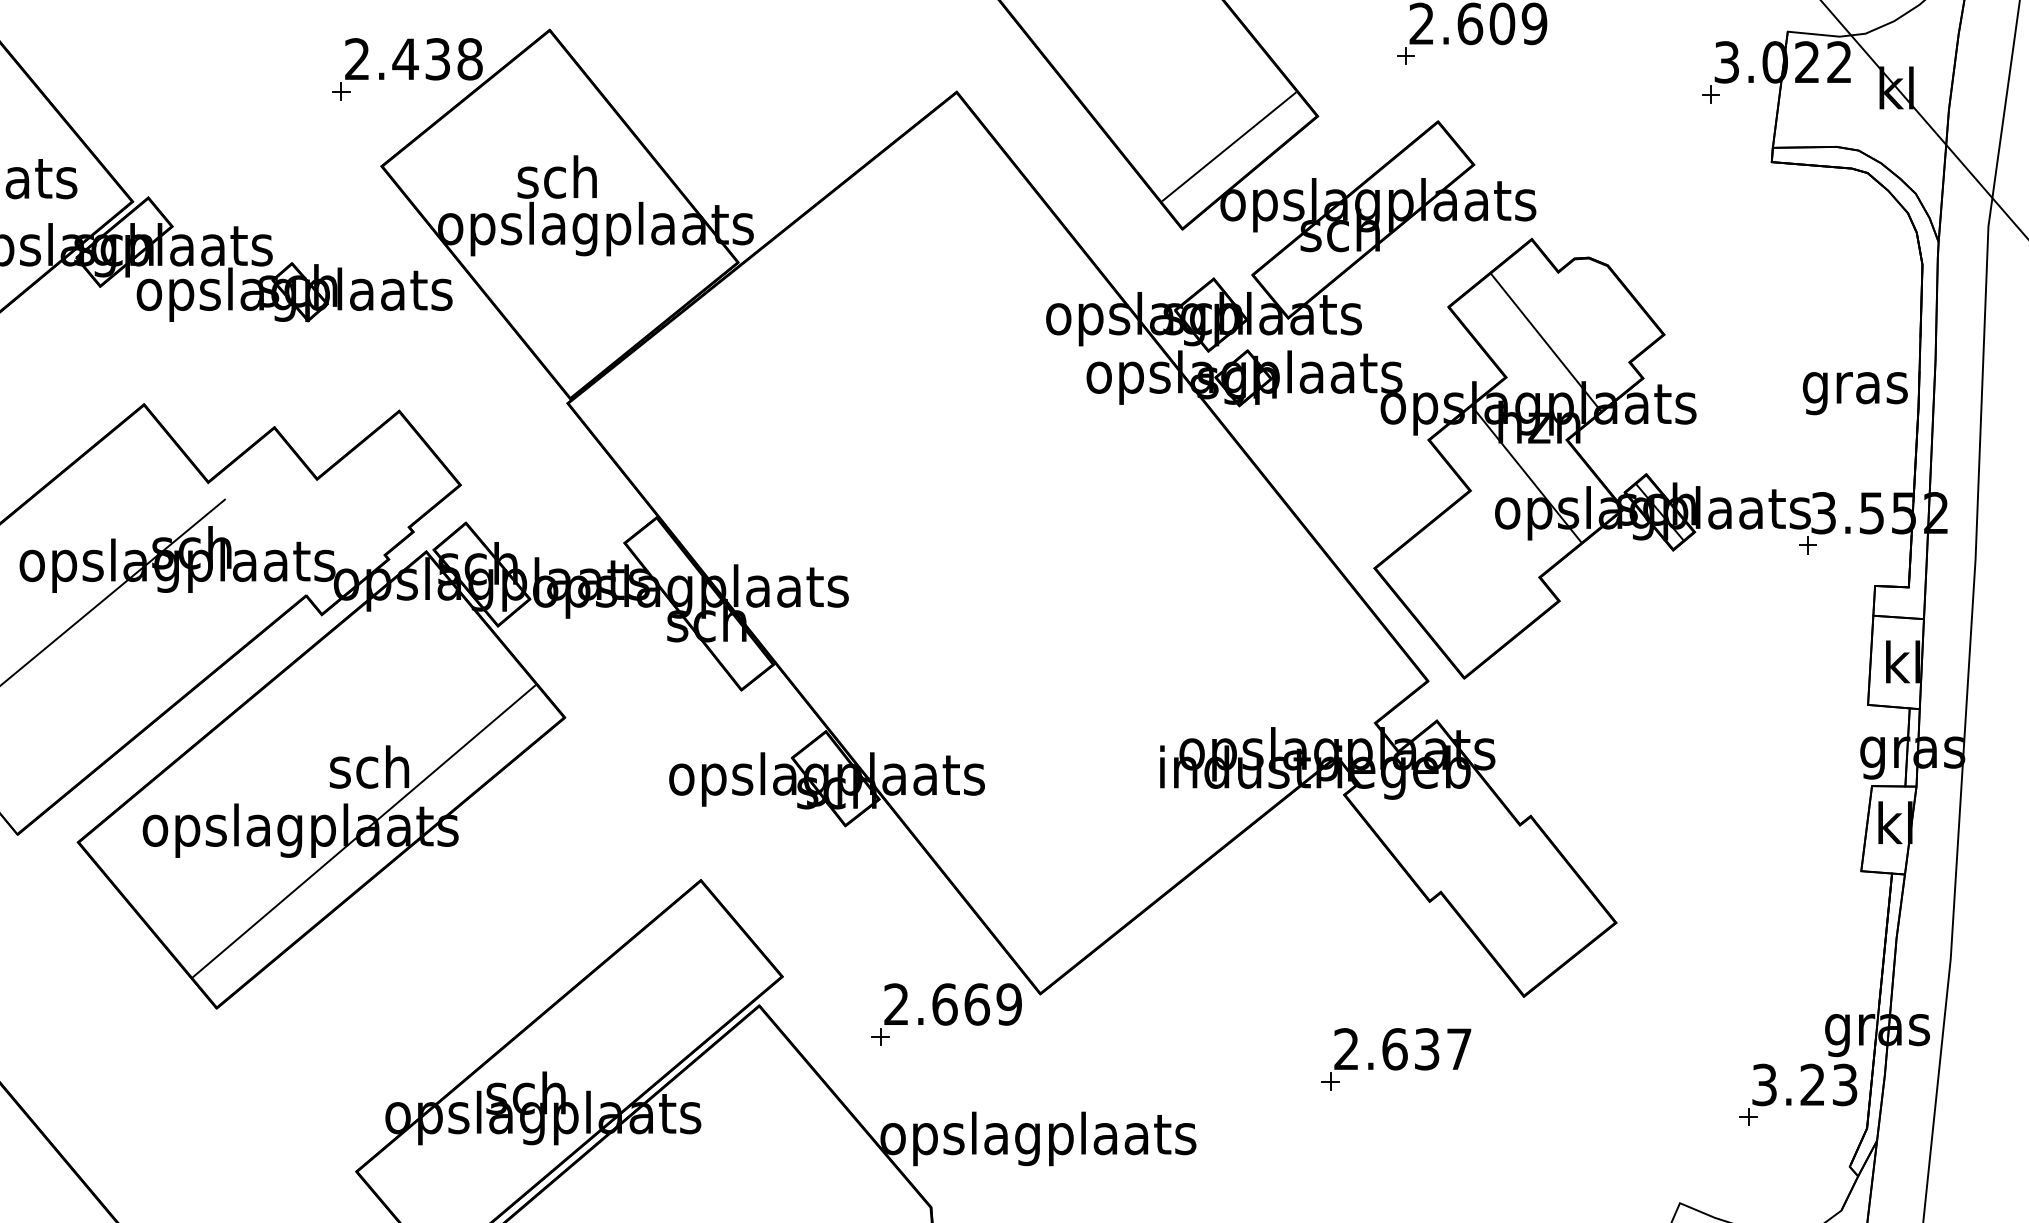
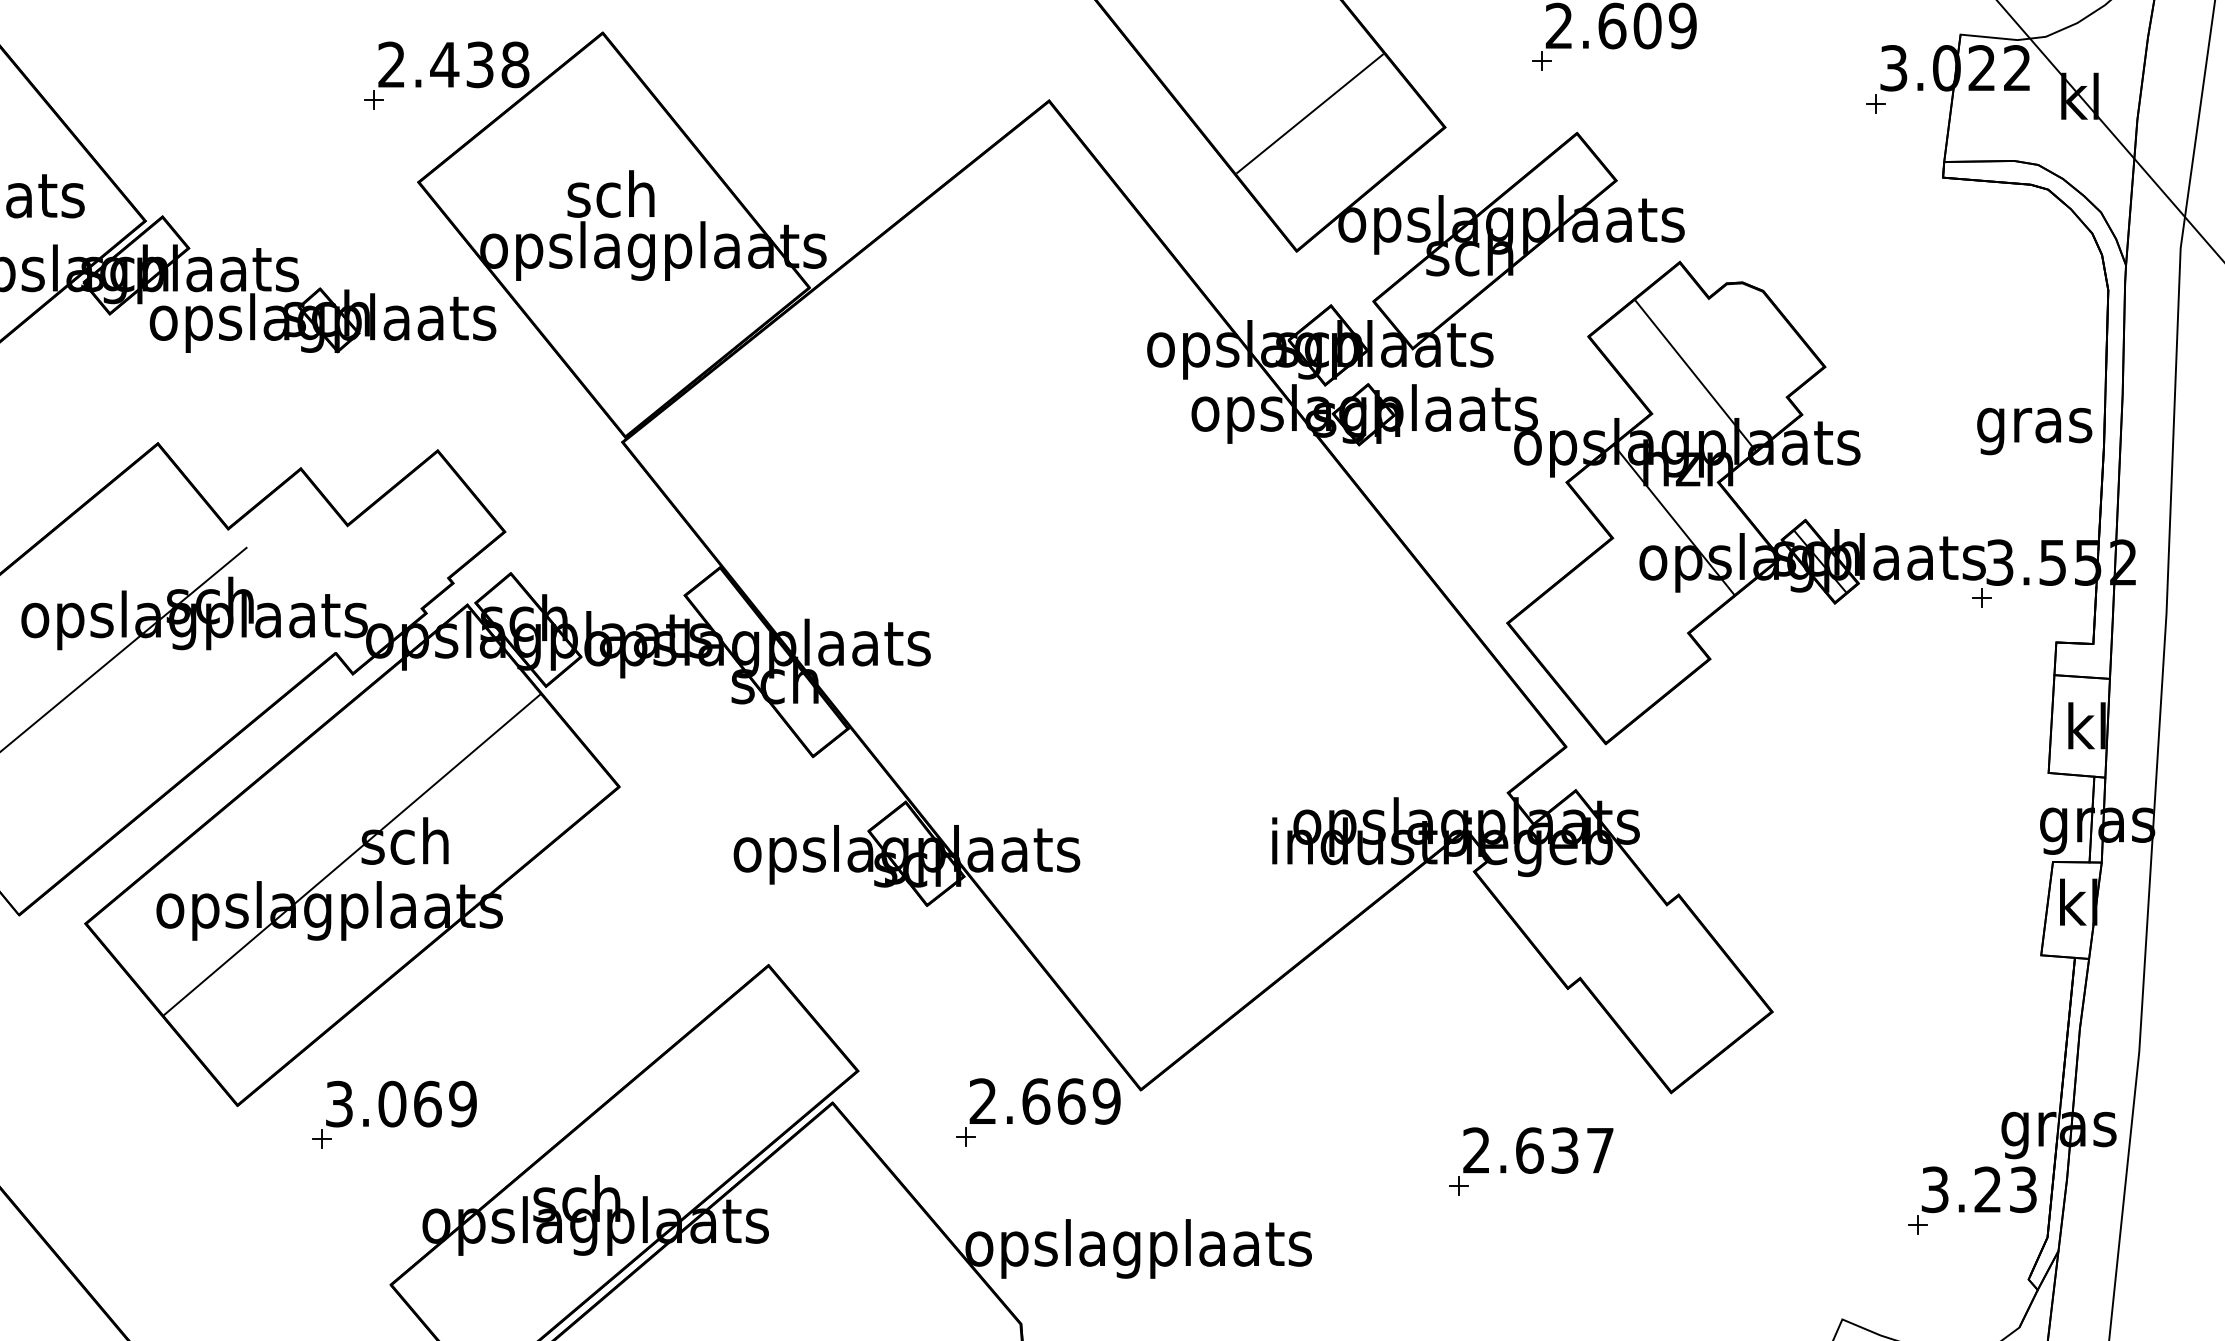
line: (1228, 146) -> (1309, 113), moved
line: (365, 830) -> (352, 854), moved
part: (359, 1016) -> (394, 1114), added

